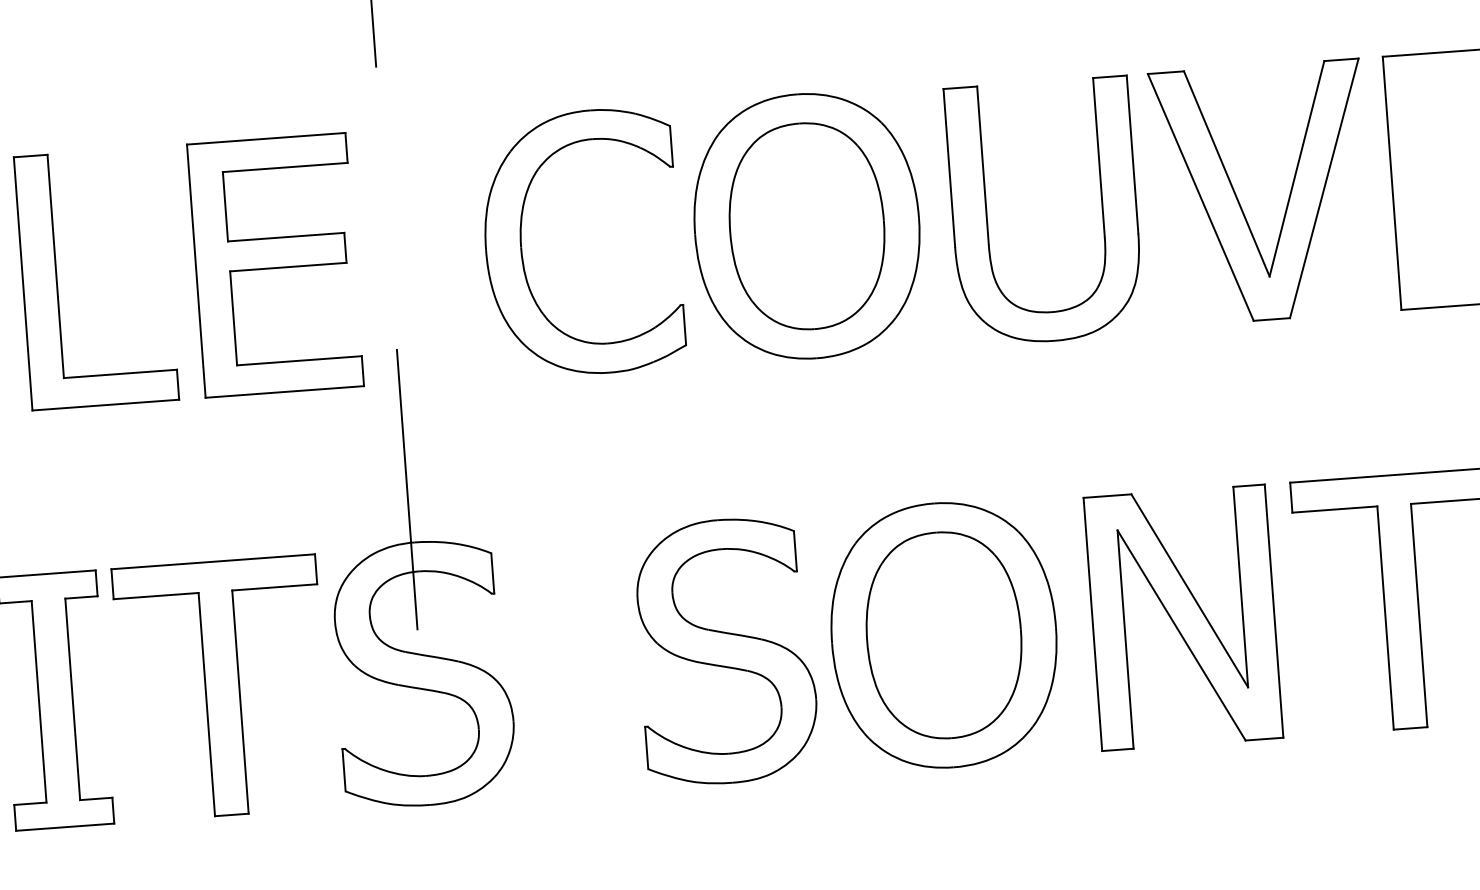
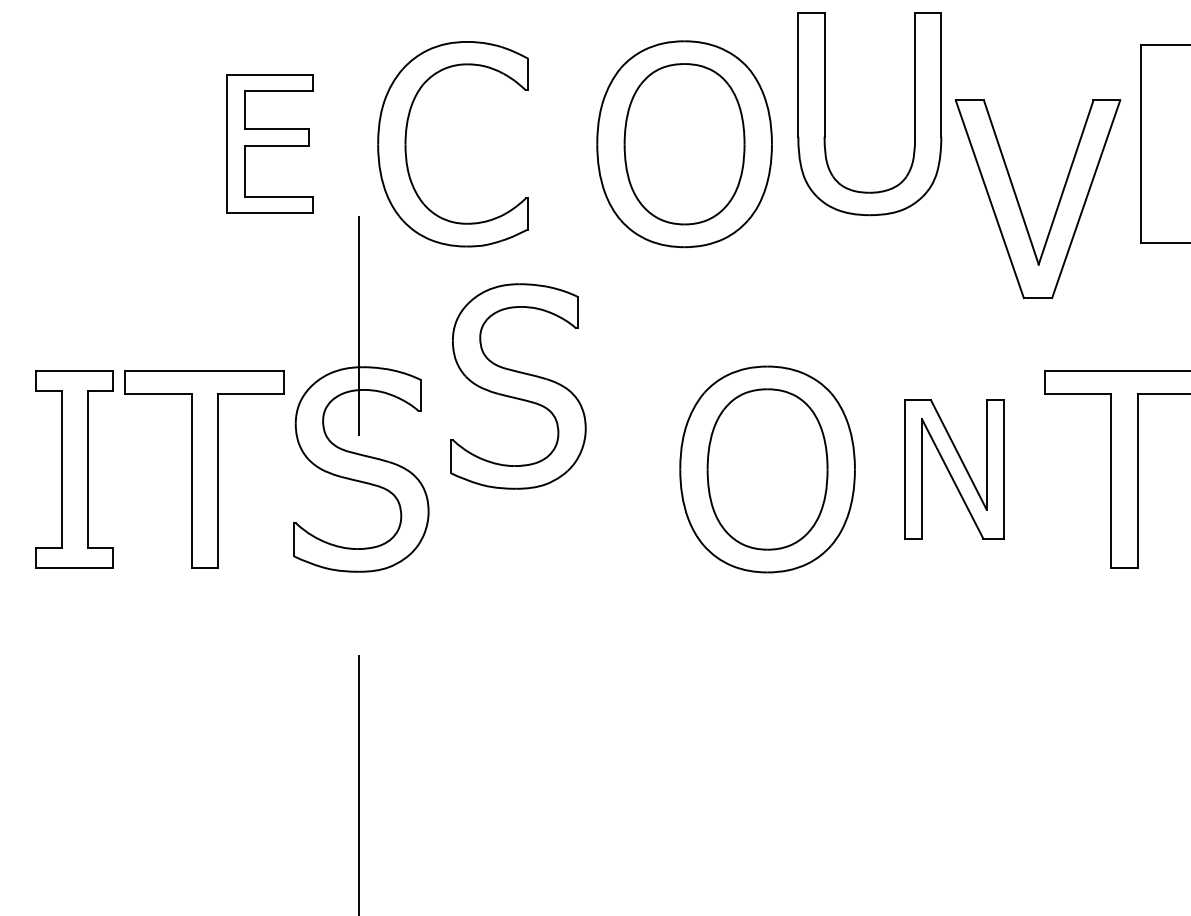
part: (1239, 200) -> (1019, 203), moved
part: (987, 215) -> (825, 114), moved
part: (522, 247) -> (406, 144), moved
part: (274, 264) -> (269, 143), size x0.7
part: (57, 280) -> (99, 143), removed
part: (1183, 617) -> (954, 469), size x0.7
part: (726, 651) -> (518, 386), moved

